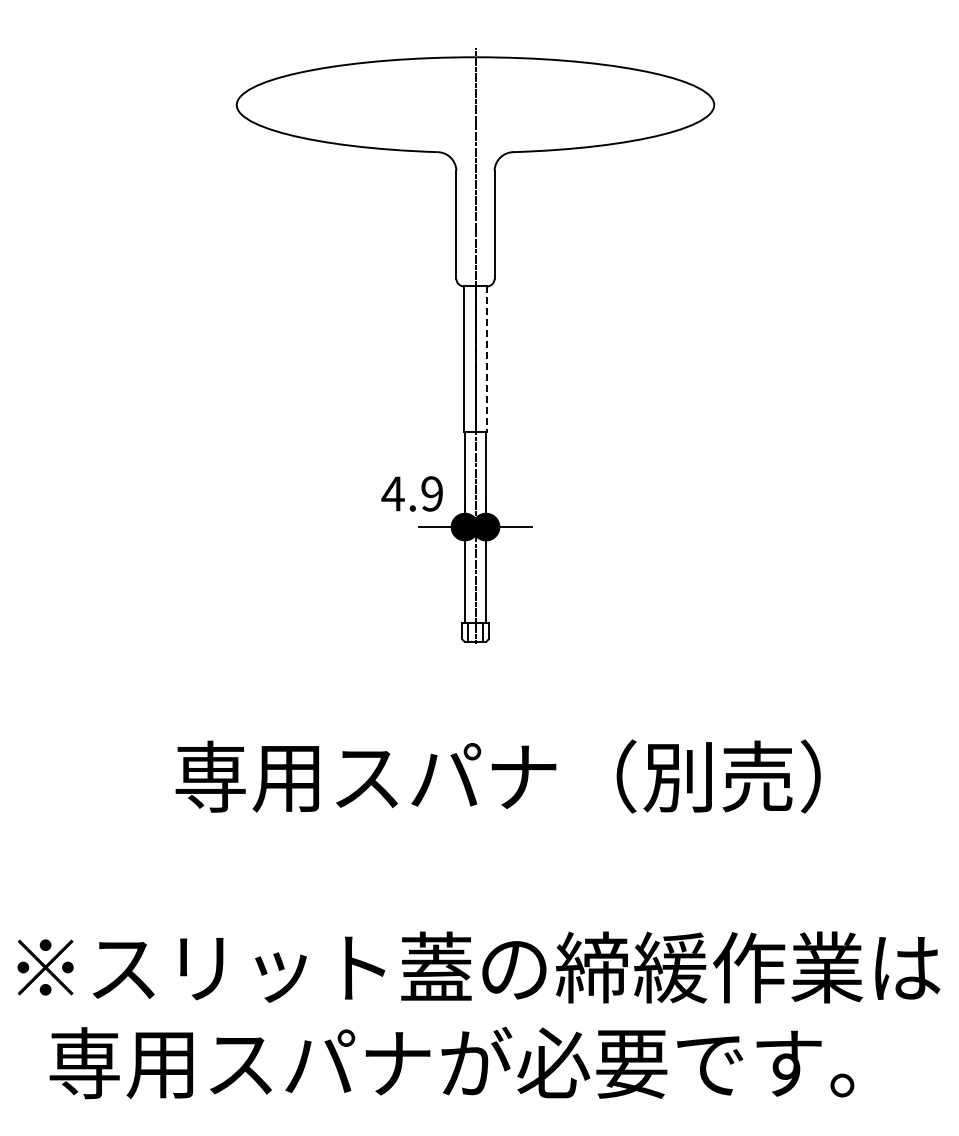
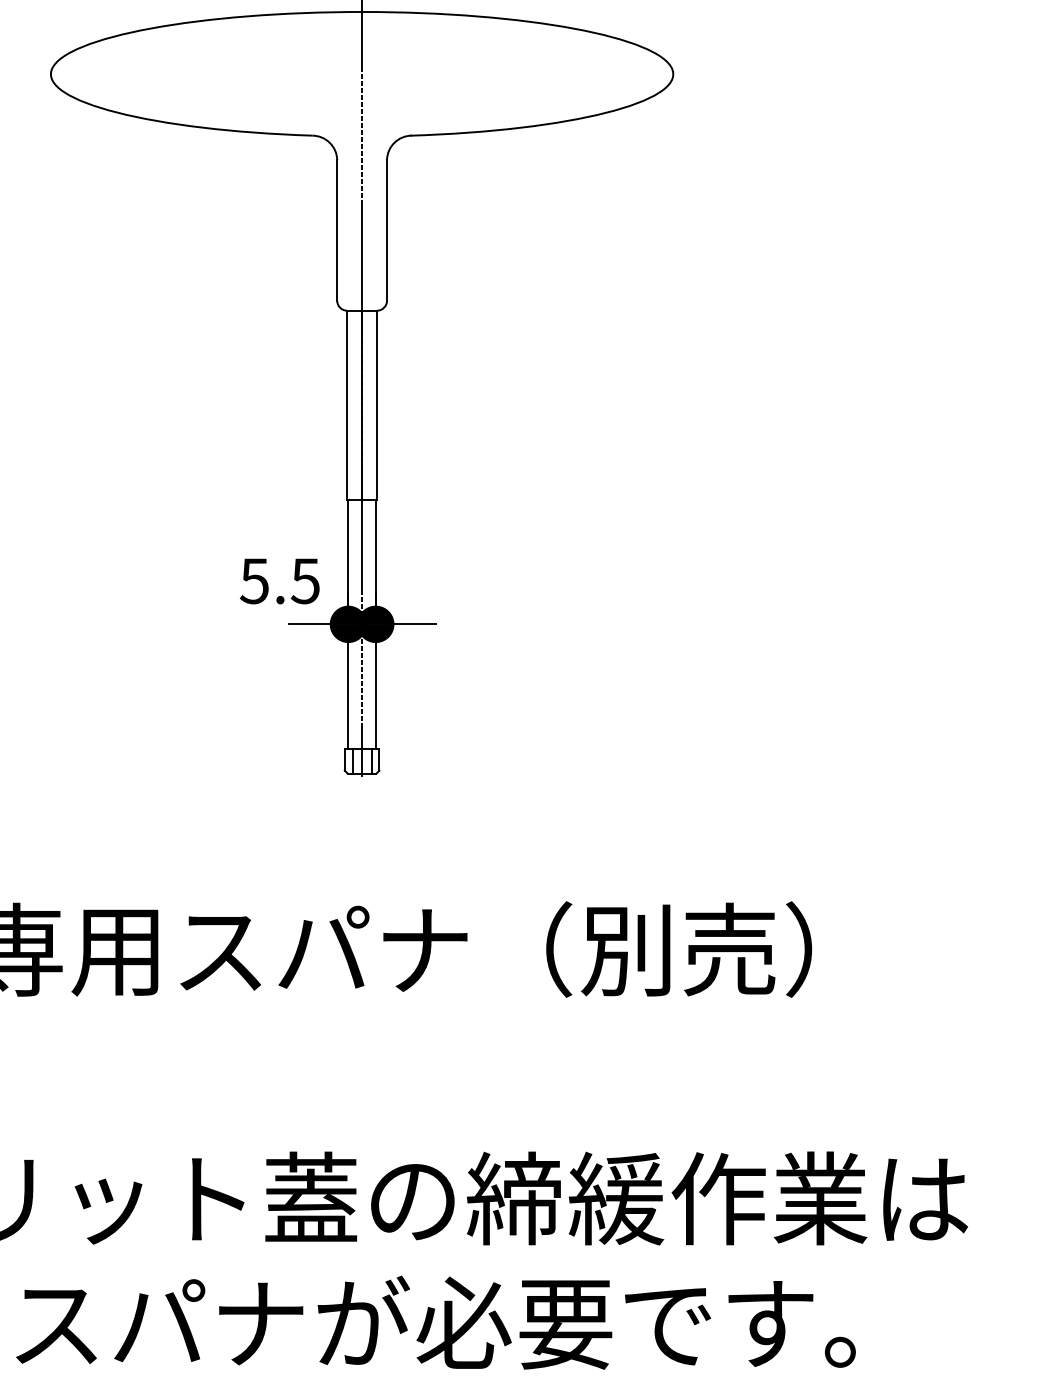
line: (486, 359) -> (376, 405), dashed -> solid
text: (411, 493) -> (278, 580), 4.9 -> 5.5

